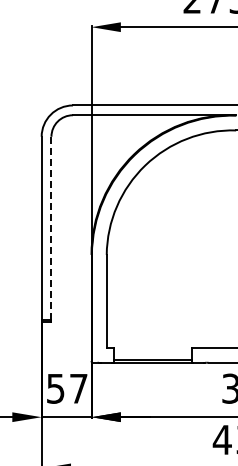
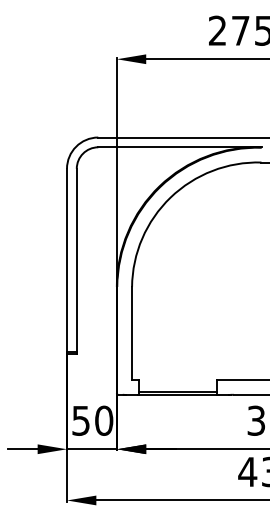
line: (51, 227) -> (76, 259), dashed -> solid
text: (79, 388) -> (104, 420), 57 -> 50

